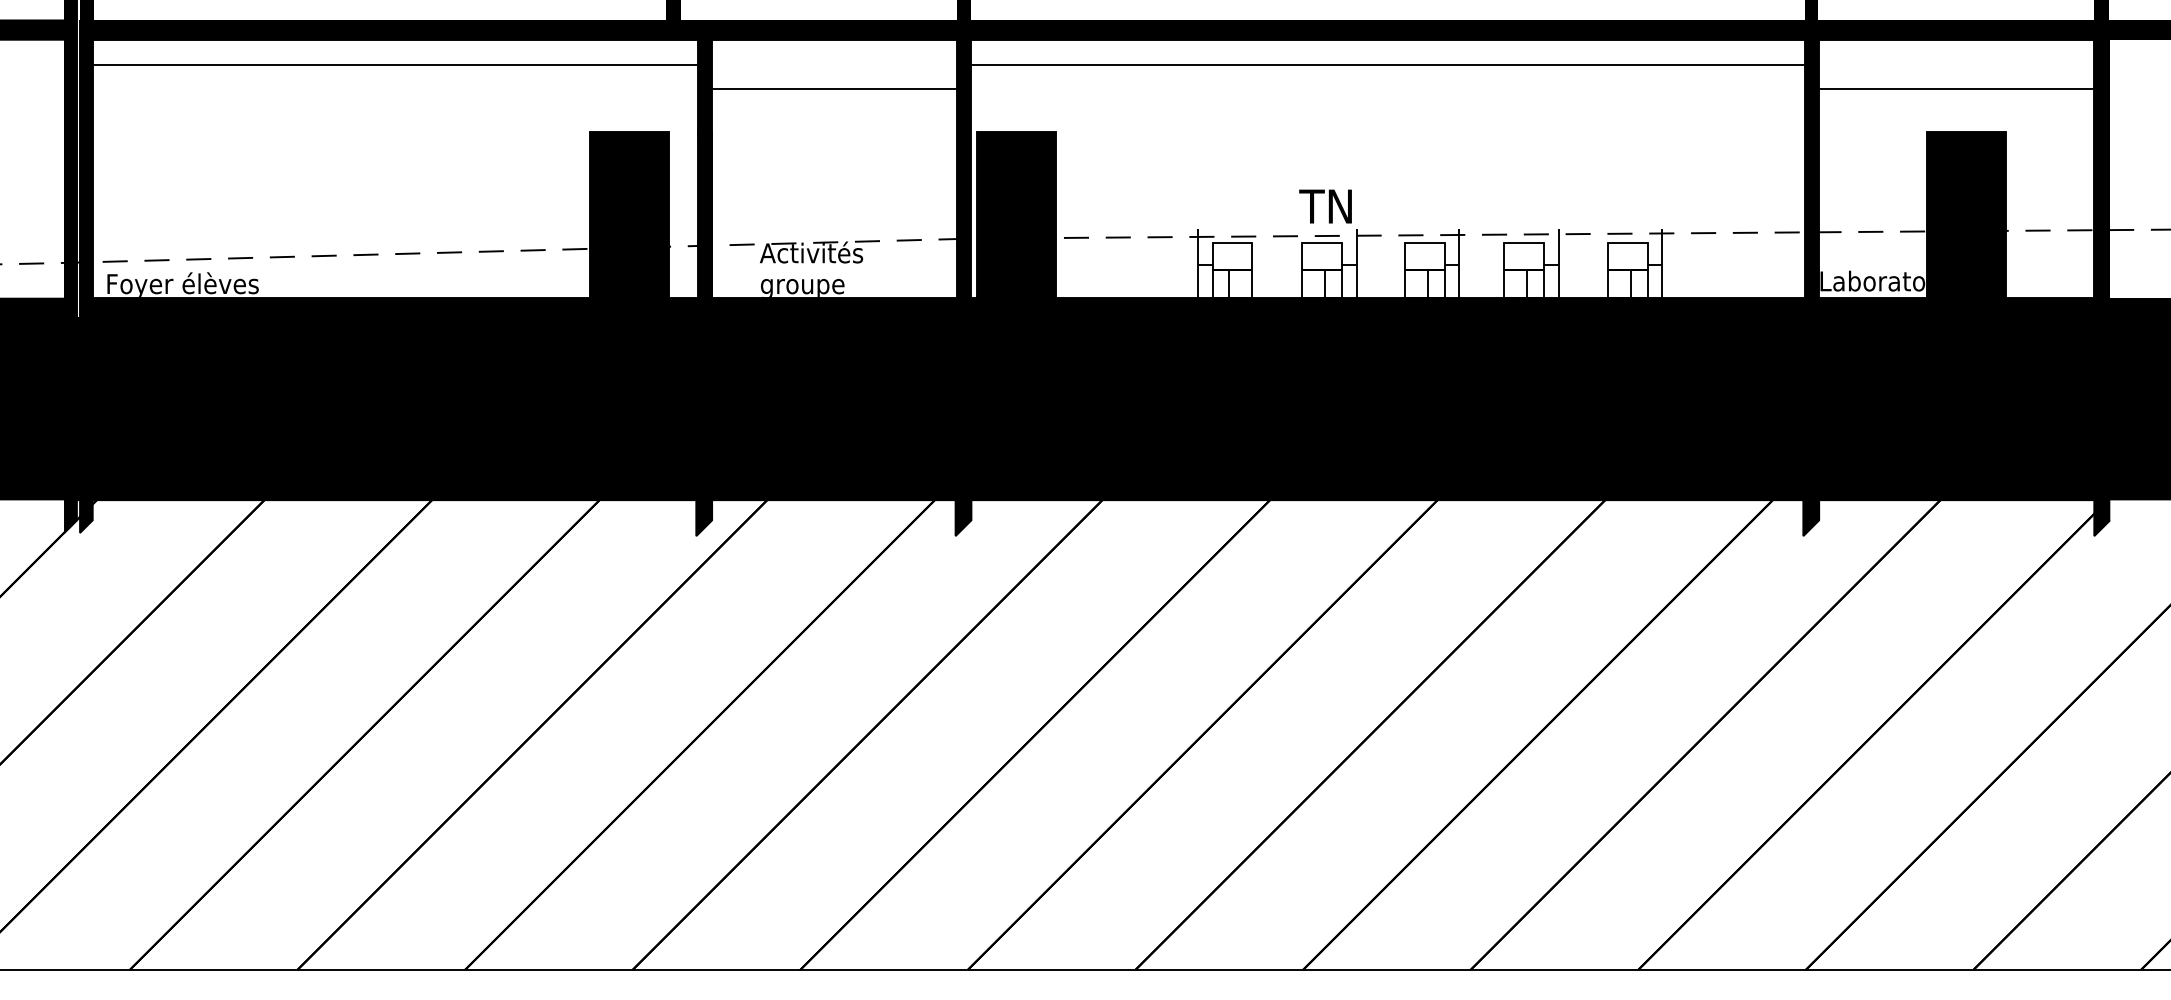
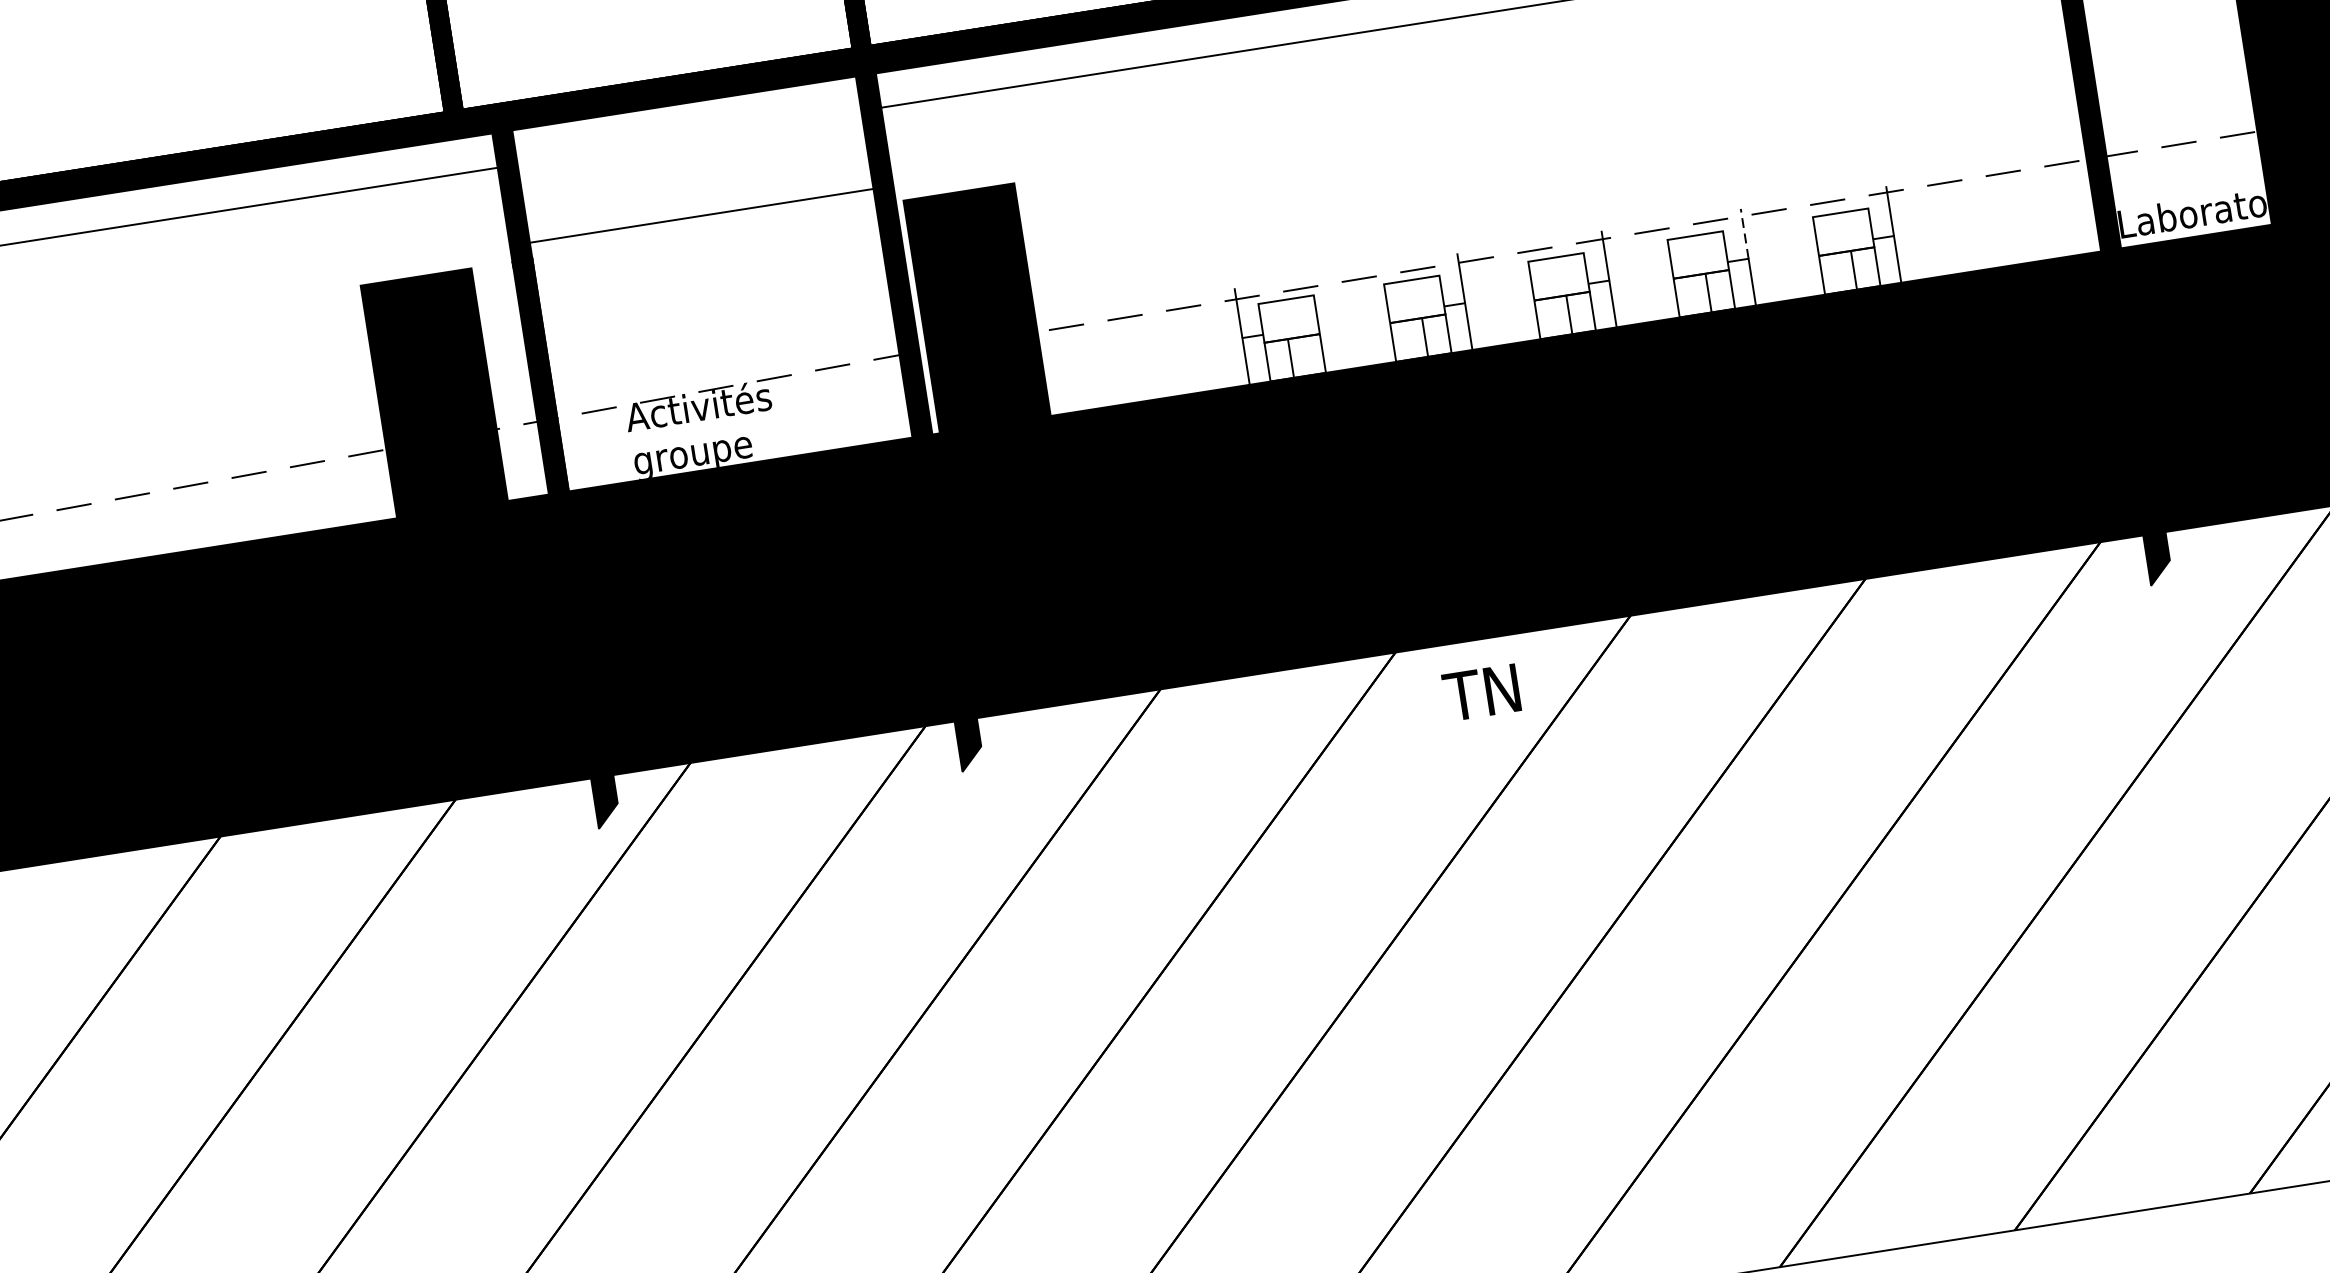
line: (834, 88) -> (701, 215), moved
text: (1325, 206) -> (1481, 692), moved
line: (1558, 246) -> (1744, 233), solid -> dashed

